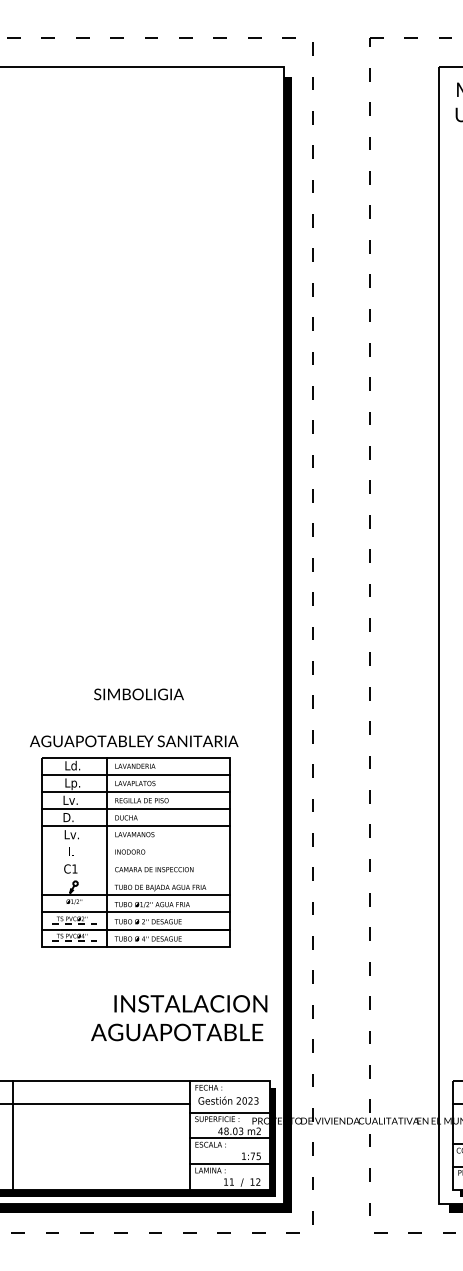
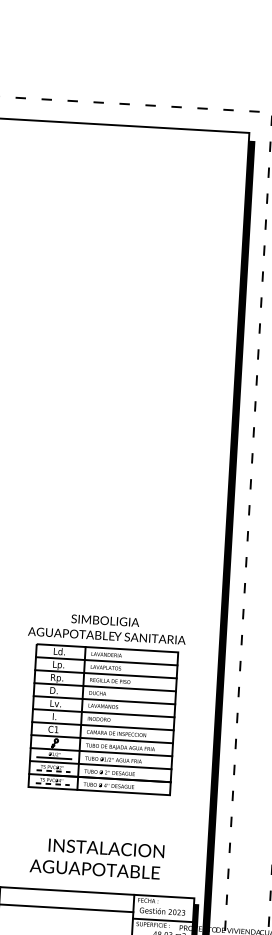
text: (138, 694) -> (105, 620), moved
text: (71, 801) -> (56, 678), Lv. -> Rp.
line: (135, 843) -> (103, 713), added
line: (135, 860) -> (102, 725), added
line: (135, 878) -> (101, 739), added
line: (73, 906) -> (53, 757), added
text: (179, 1018) -> (97, 859), moved

